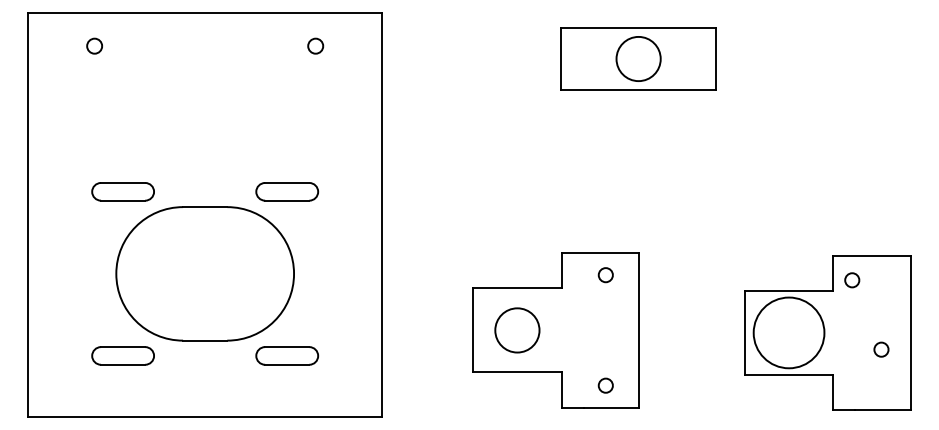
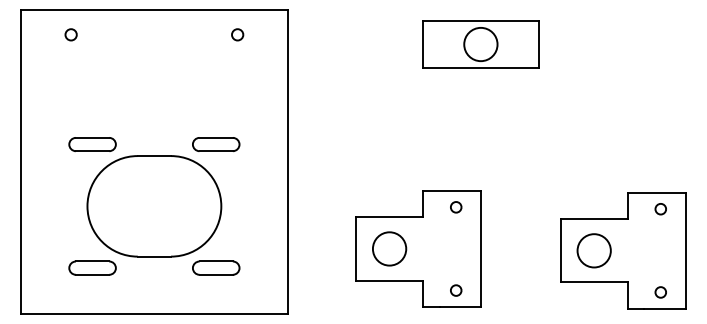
circle: (851, 280) -> (660, 209), moved
circle: (788, 332) -> (593, 250), size x0.62
circle: (881, 349) -> (660, 292), moved

